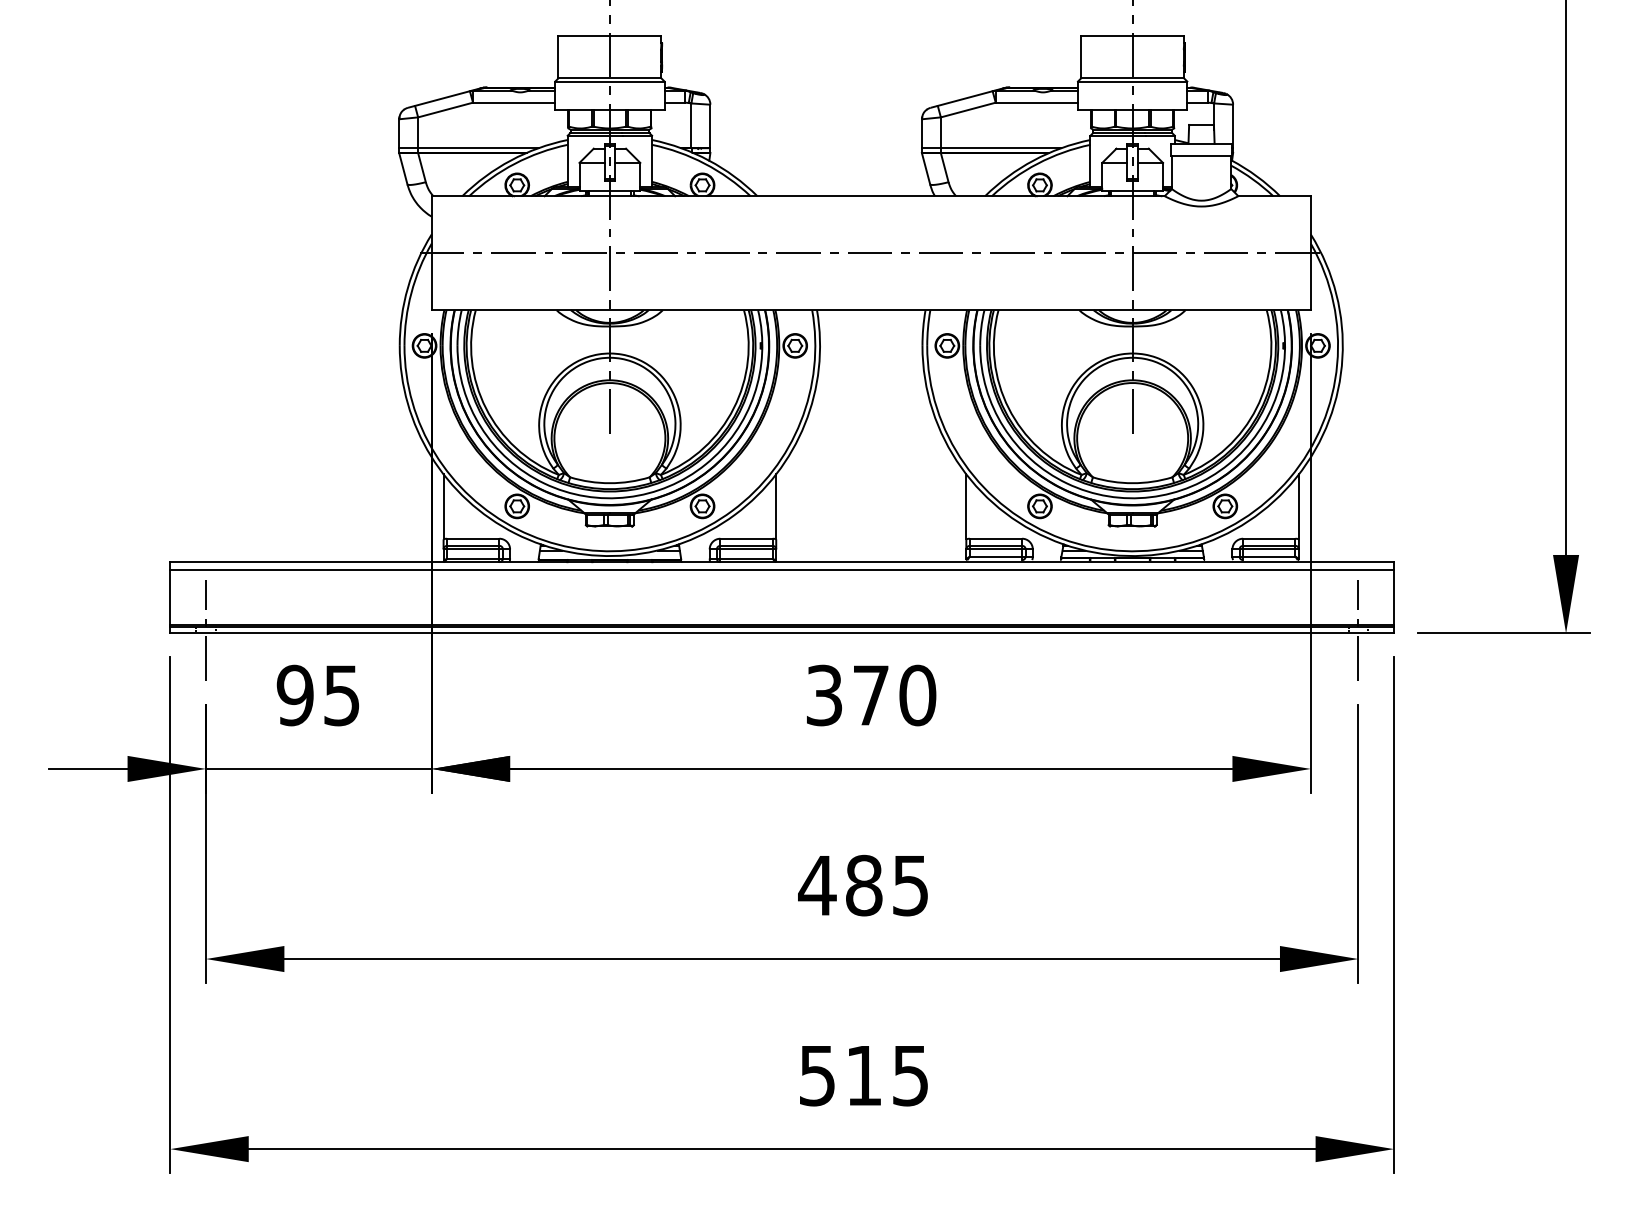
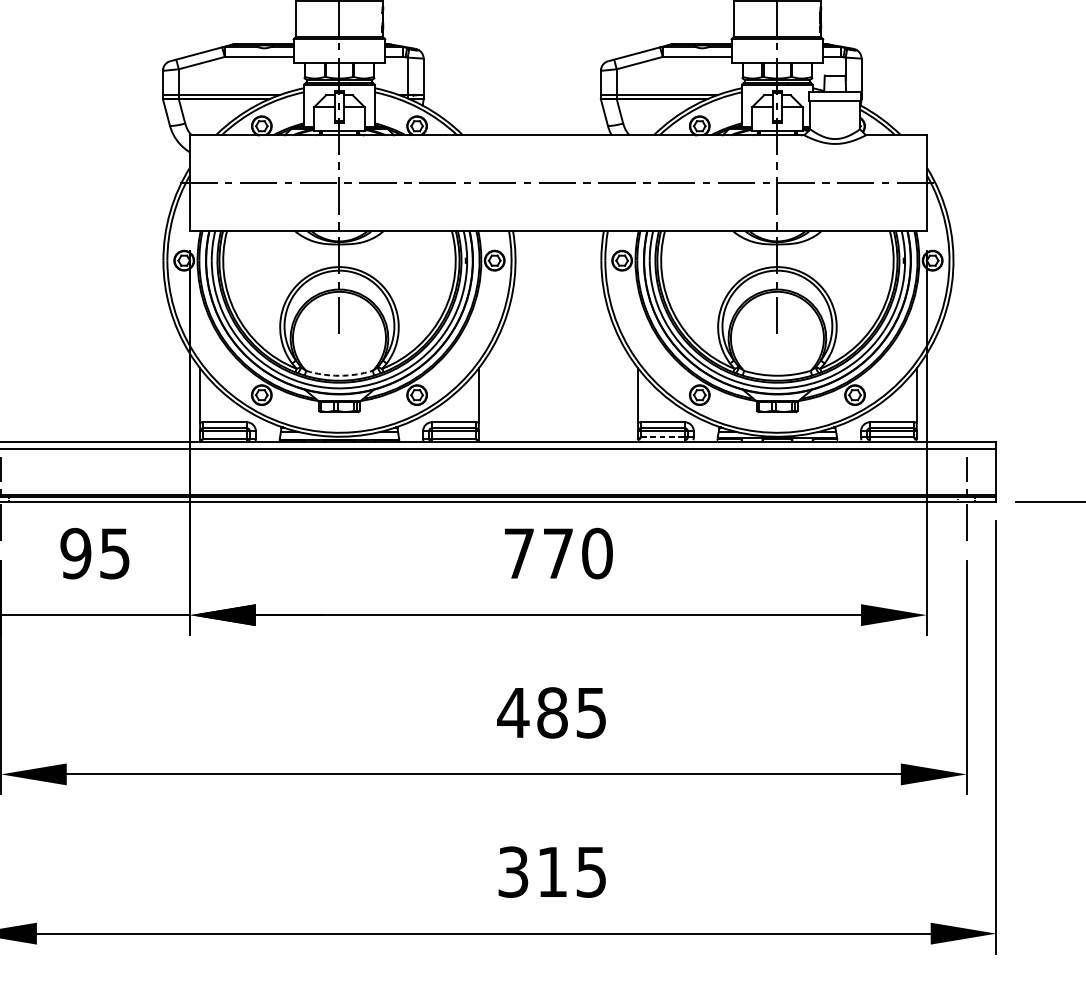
arc: (609, 483) -> (339, 376), solid -> dashed
line: (996, 556) -> (663, 437), solid -> dashed
text: (824, 695) -> (519, 553), 370 -> 770
text: (817, 1075) -> (513, 871), 515 -> 315

